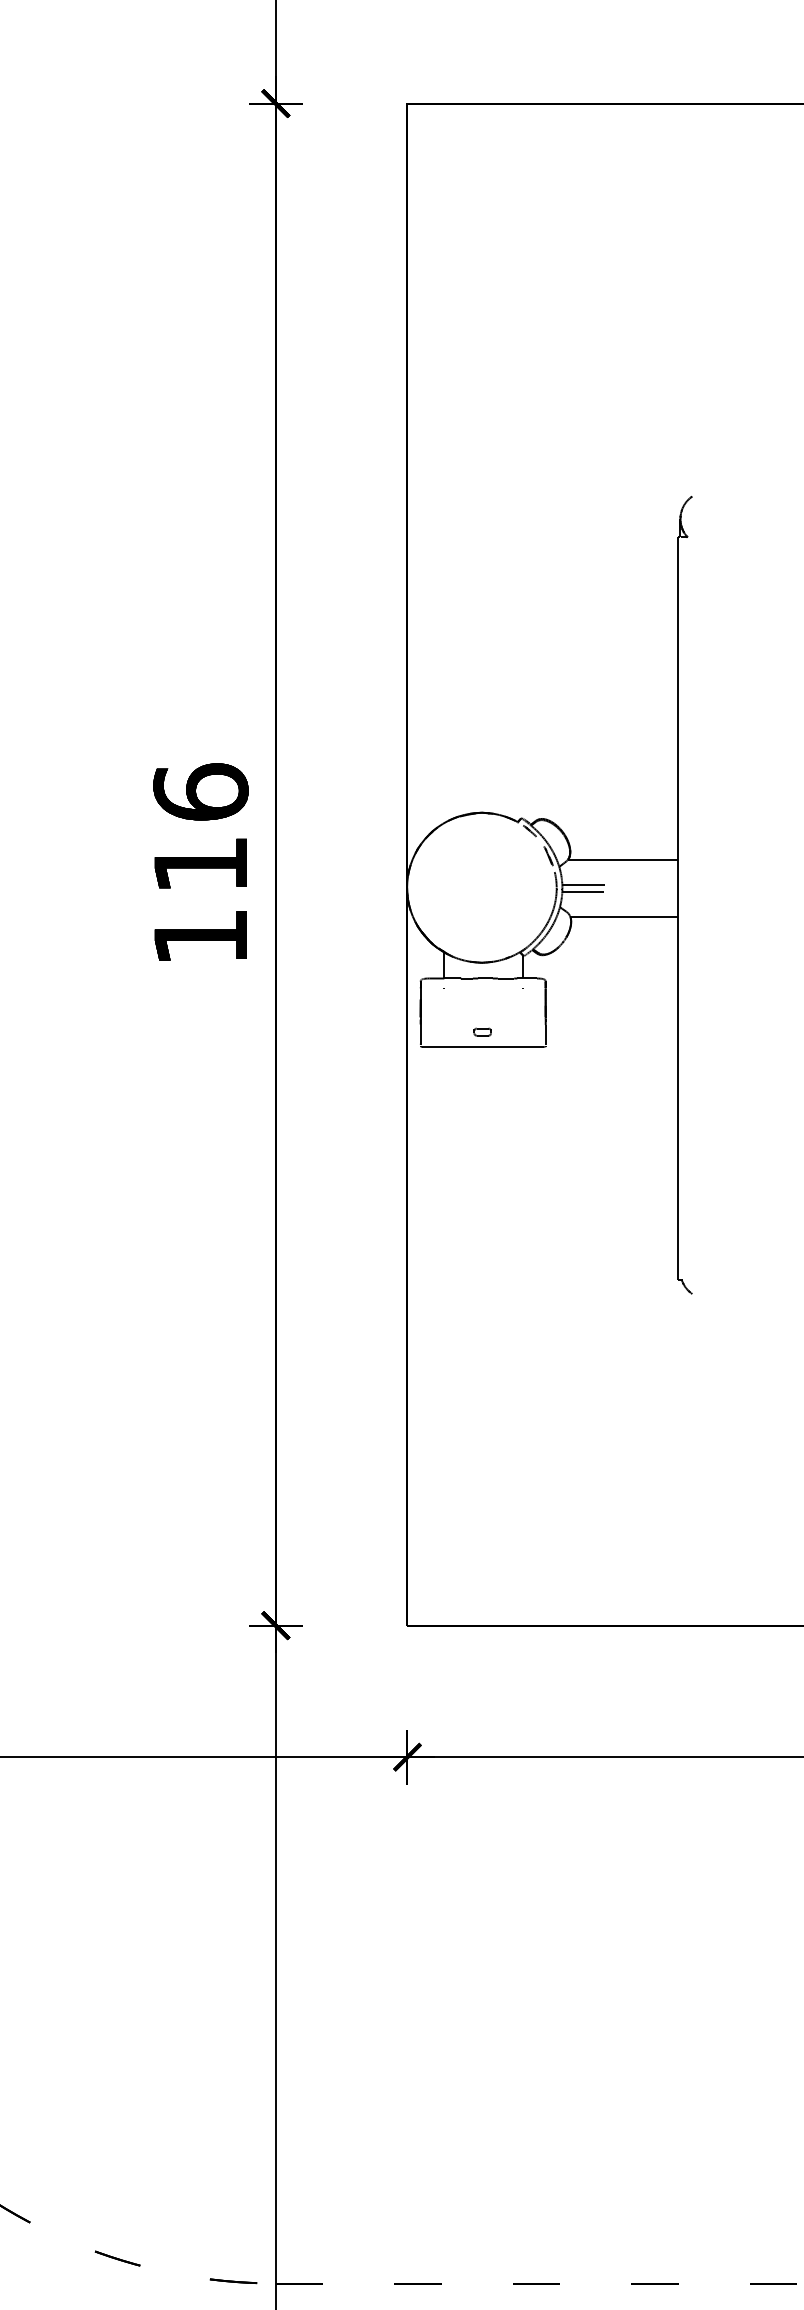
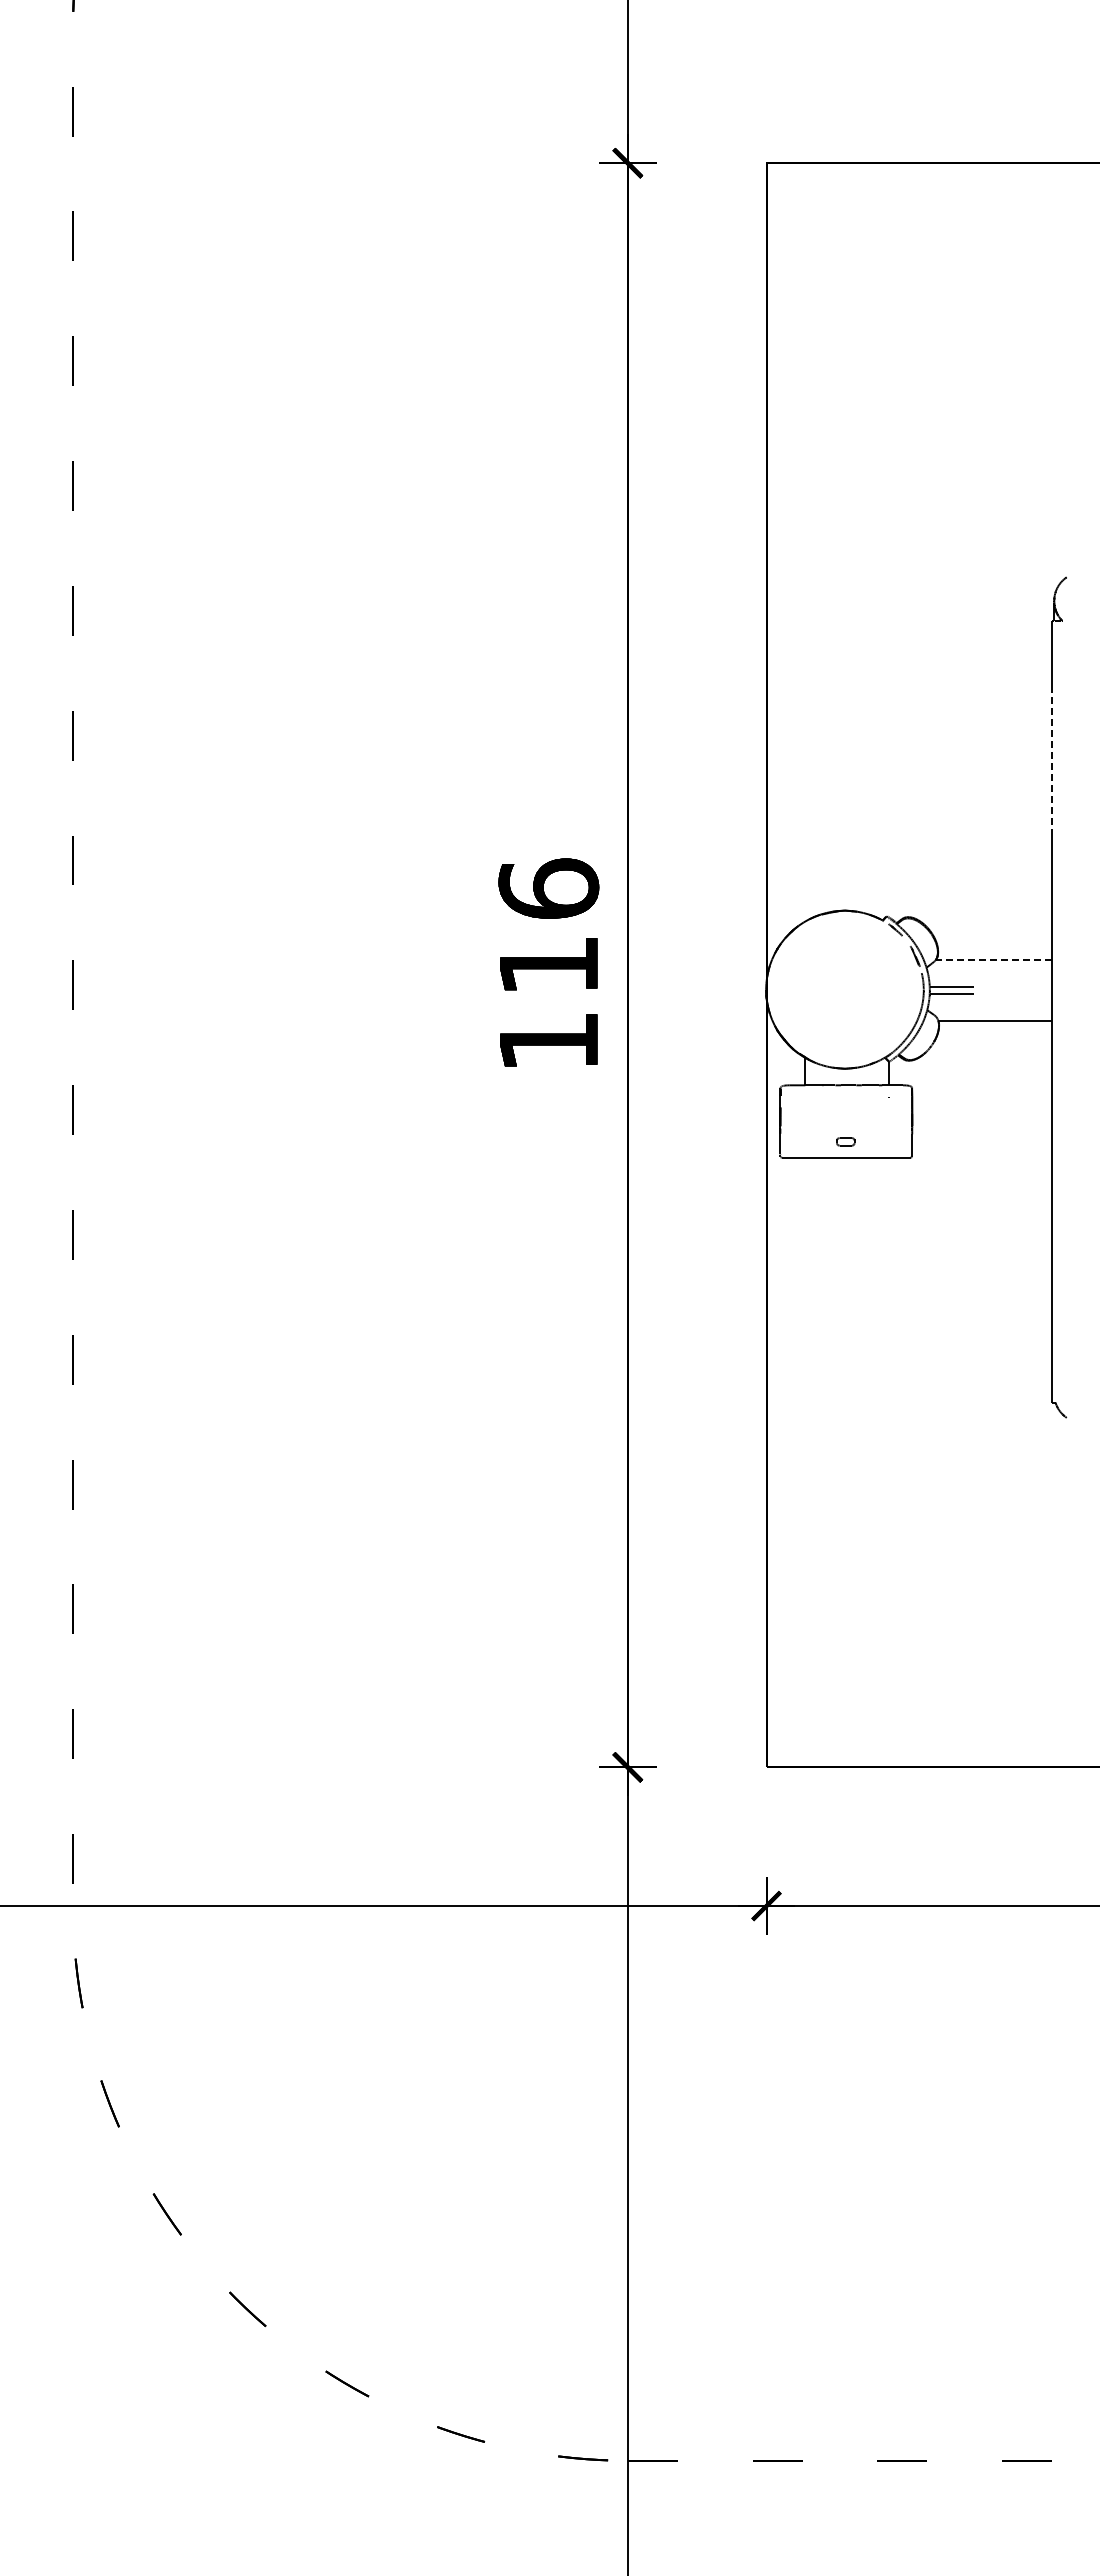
line: (677, 667) -> (1051, 757), solid -> dashed
line: (622, 860) -> (993, 960), solid -> dashed

